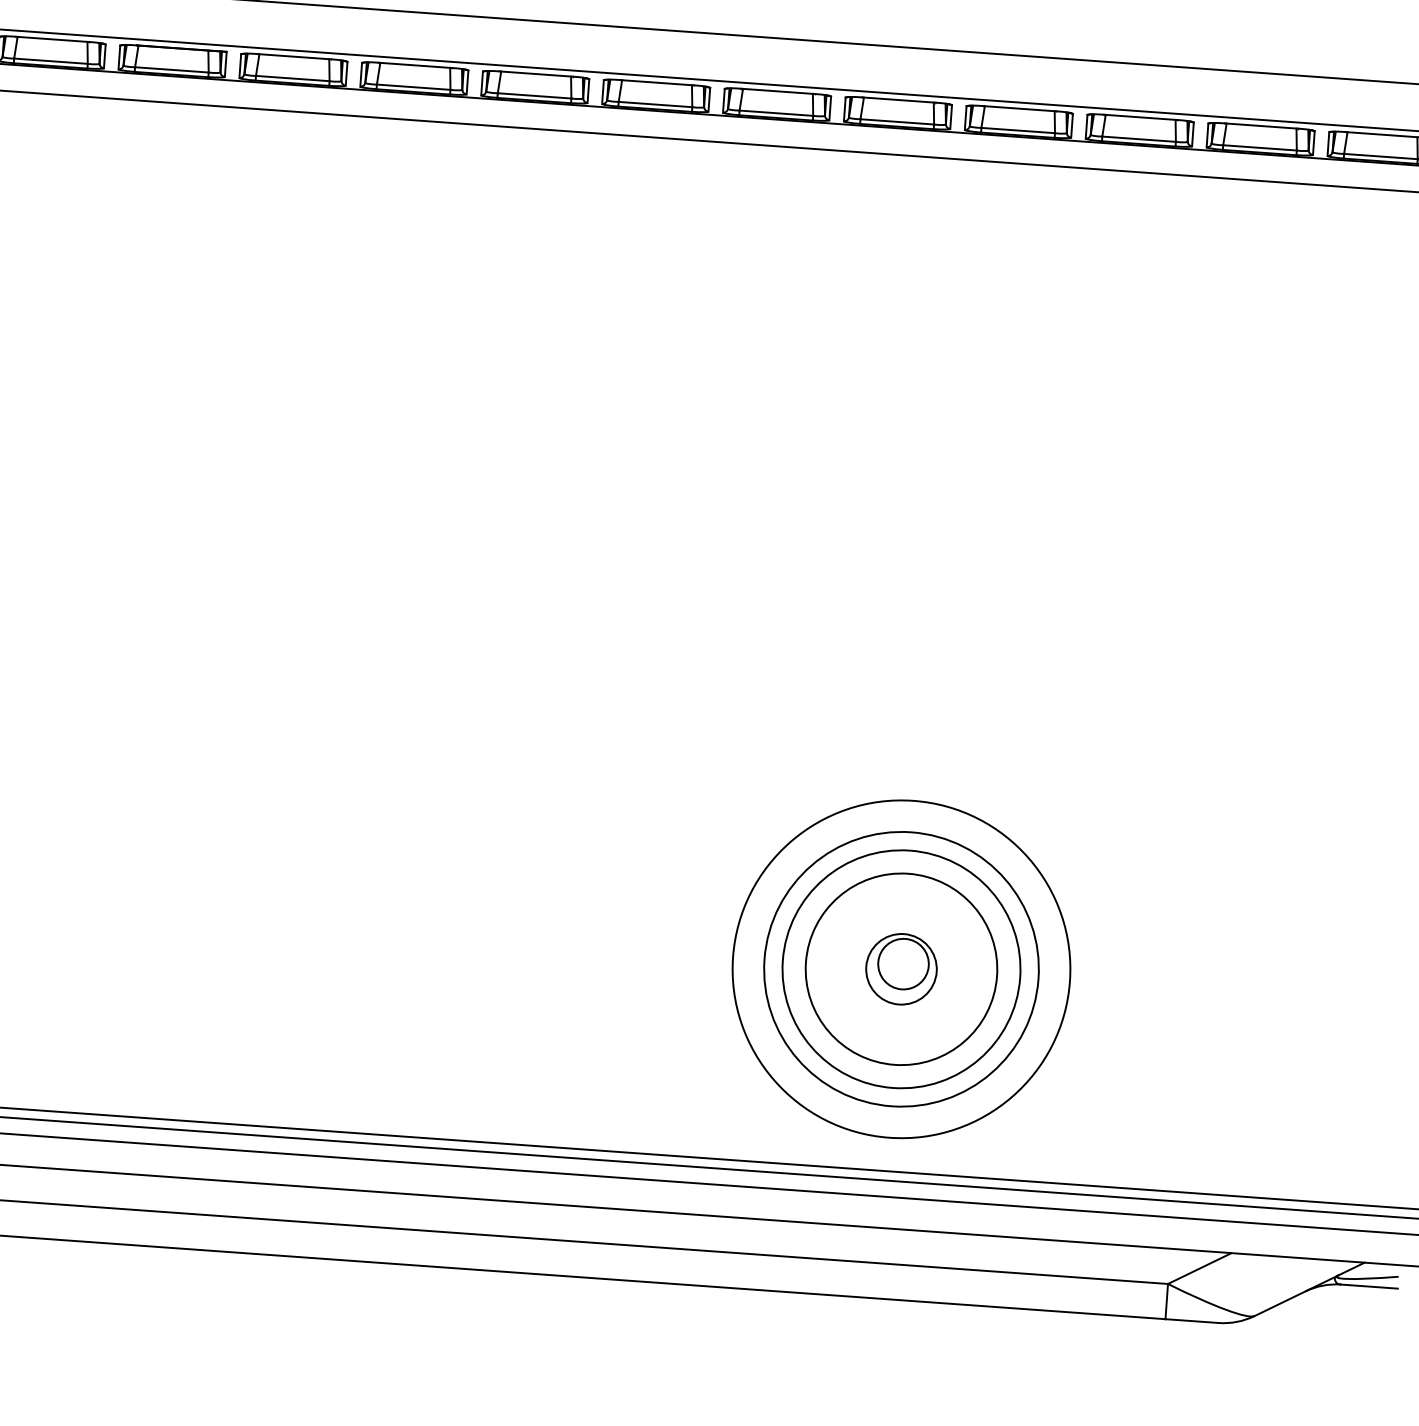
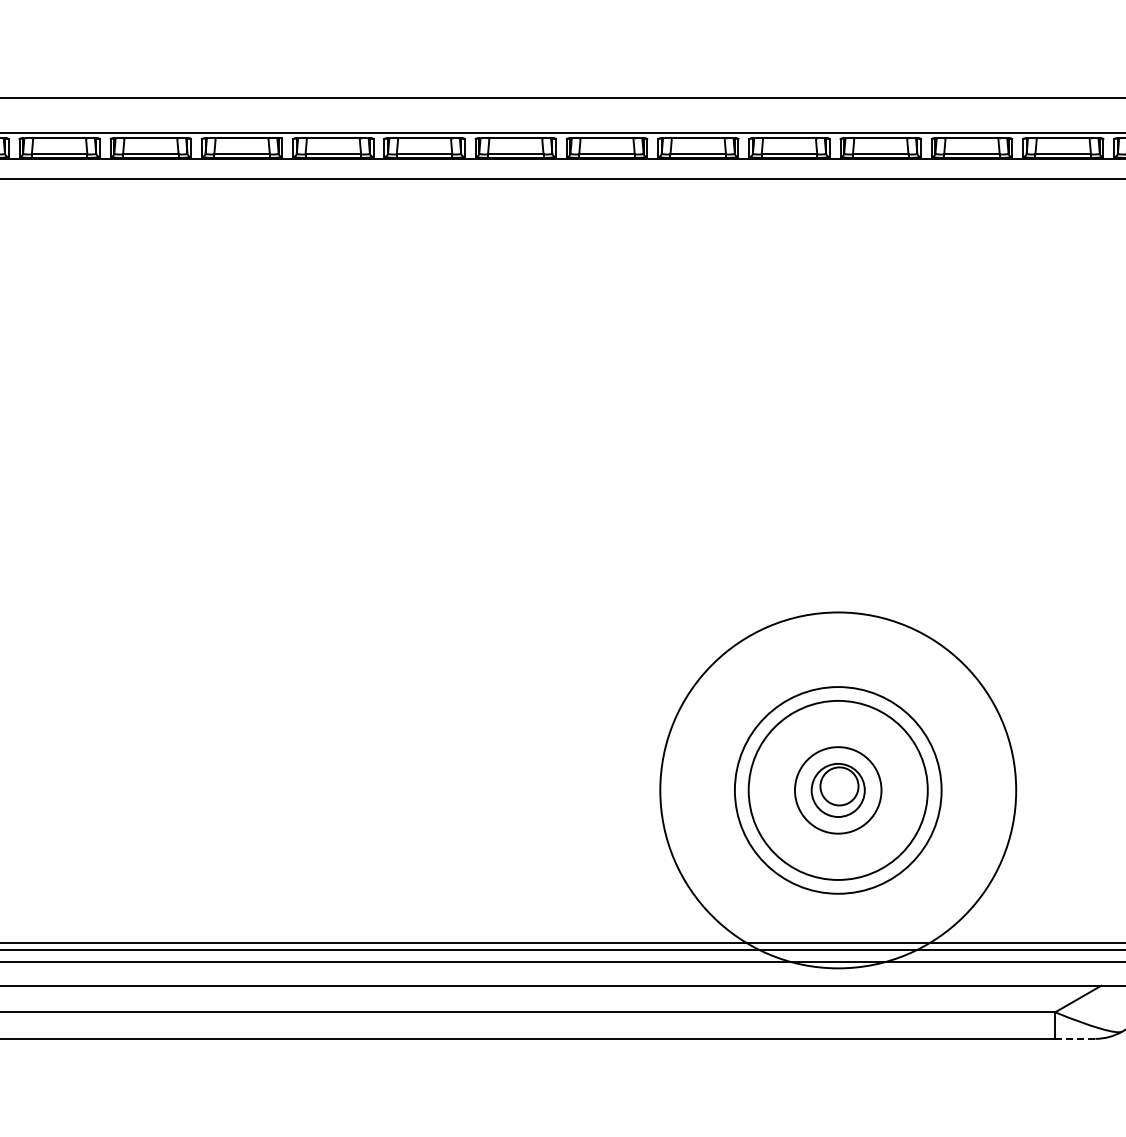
circle: (901, 969) -> (838, 790), size x0.6
circle: (901, 969) -> (838, 790), size x1.4
line: (1191, 1320) -> (1074, 1038), solid -> dashed

